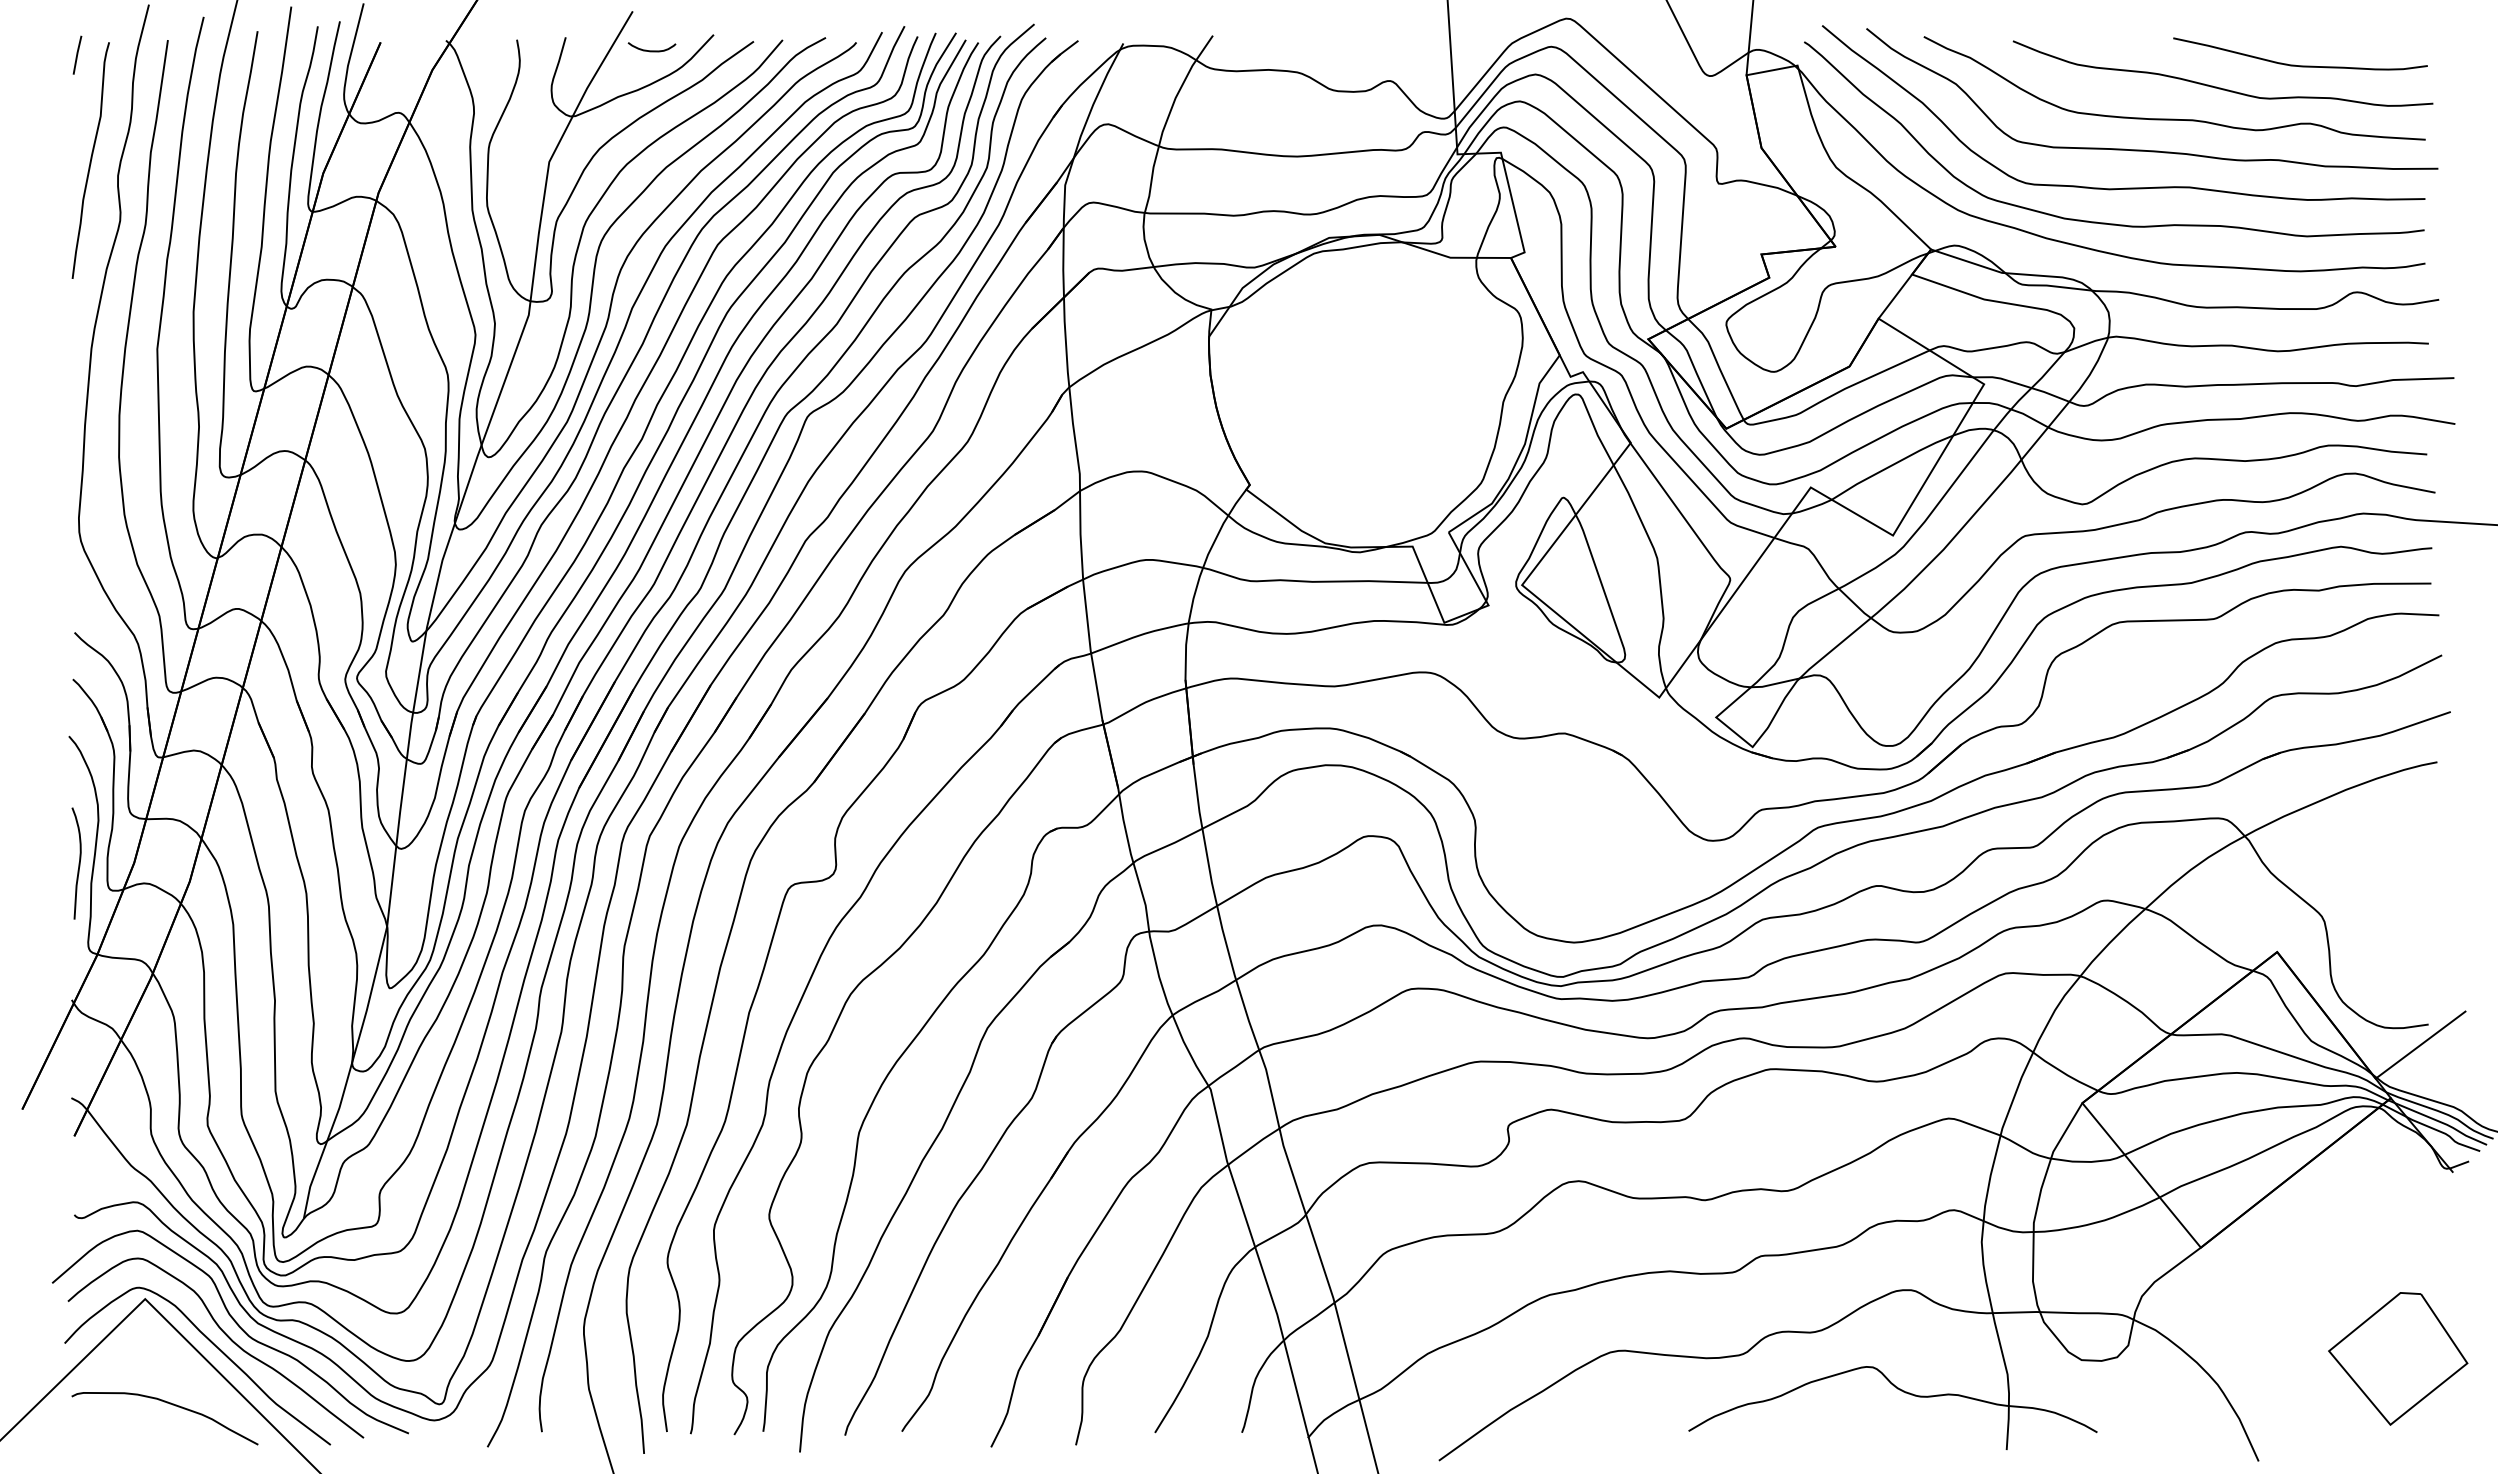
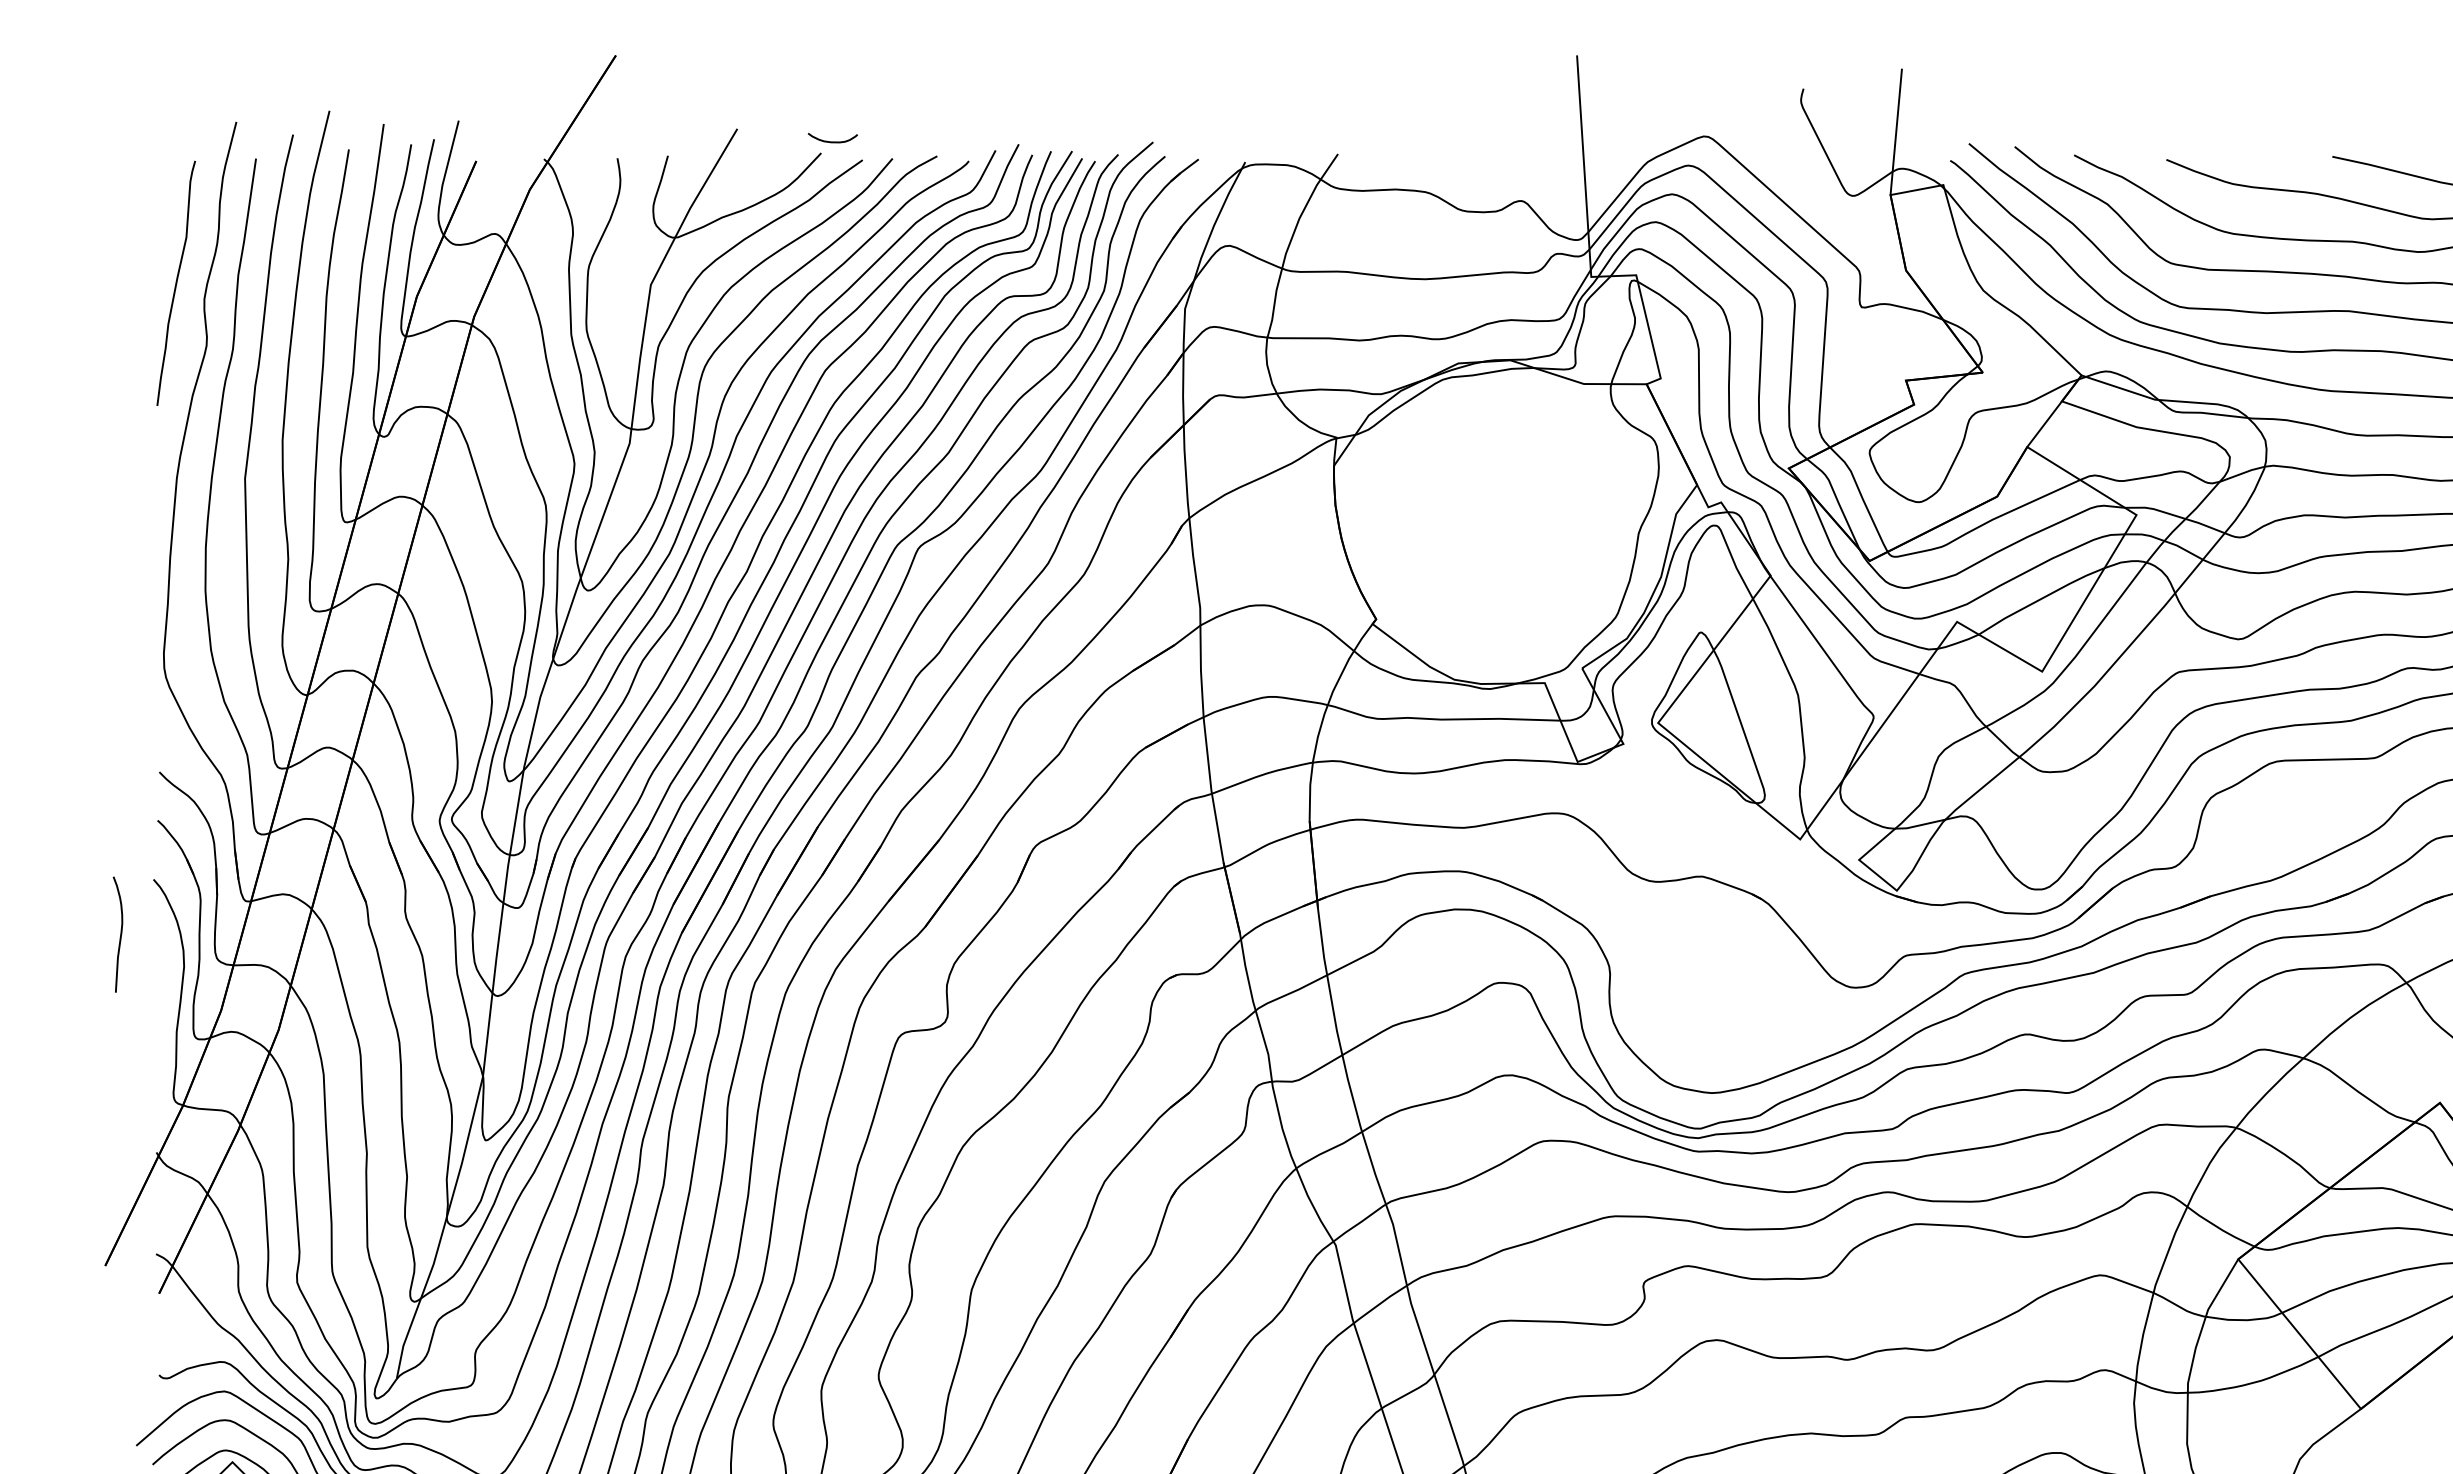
curve: (651, 50) -> (832, 141), moved
line: (77, 54) -> (162, 173), removed
curve: (78, 863) -> (119, 934), moved

